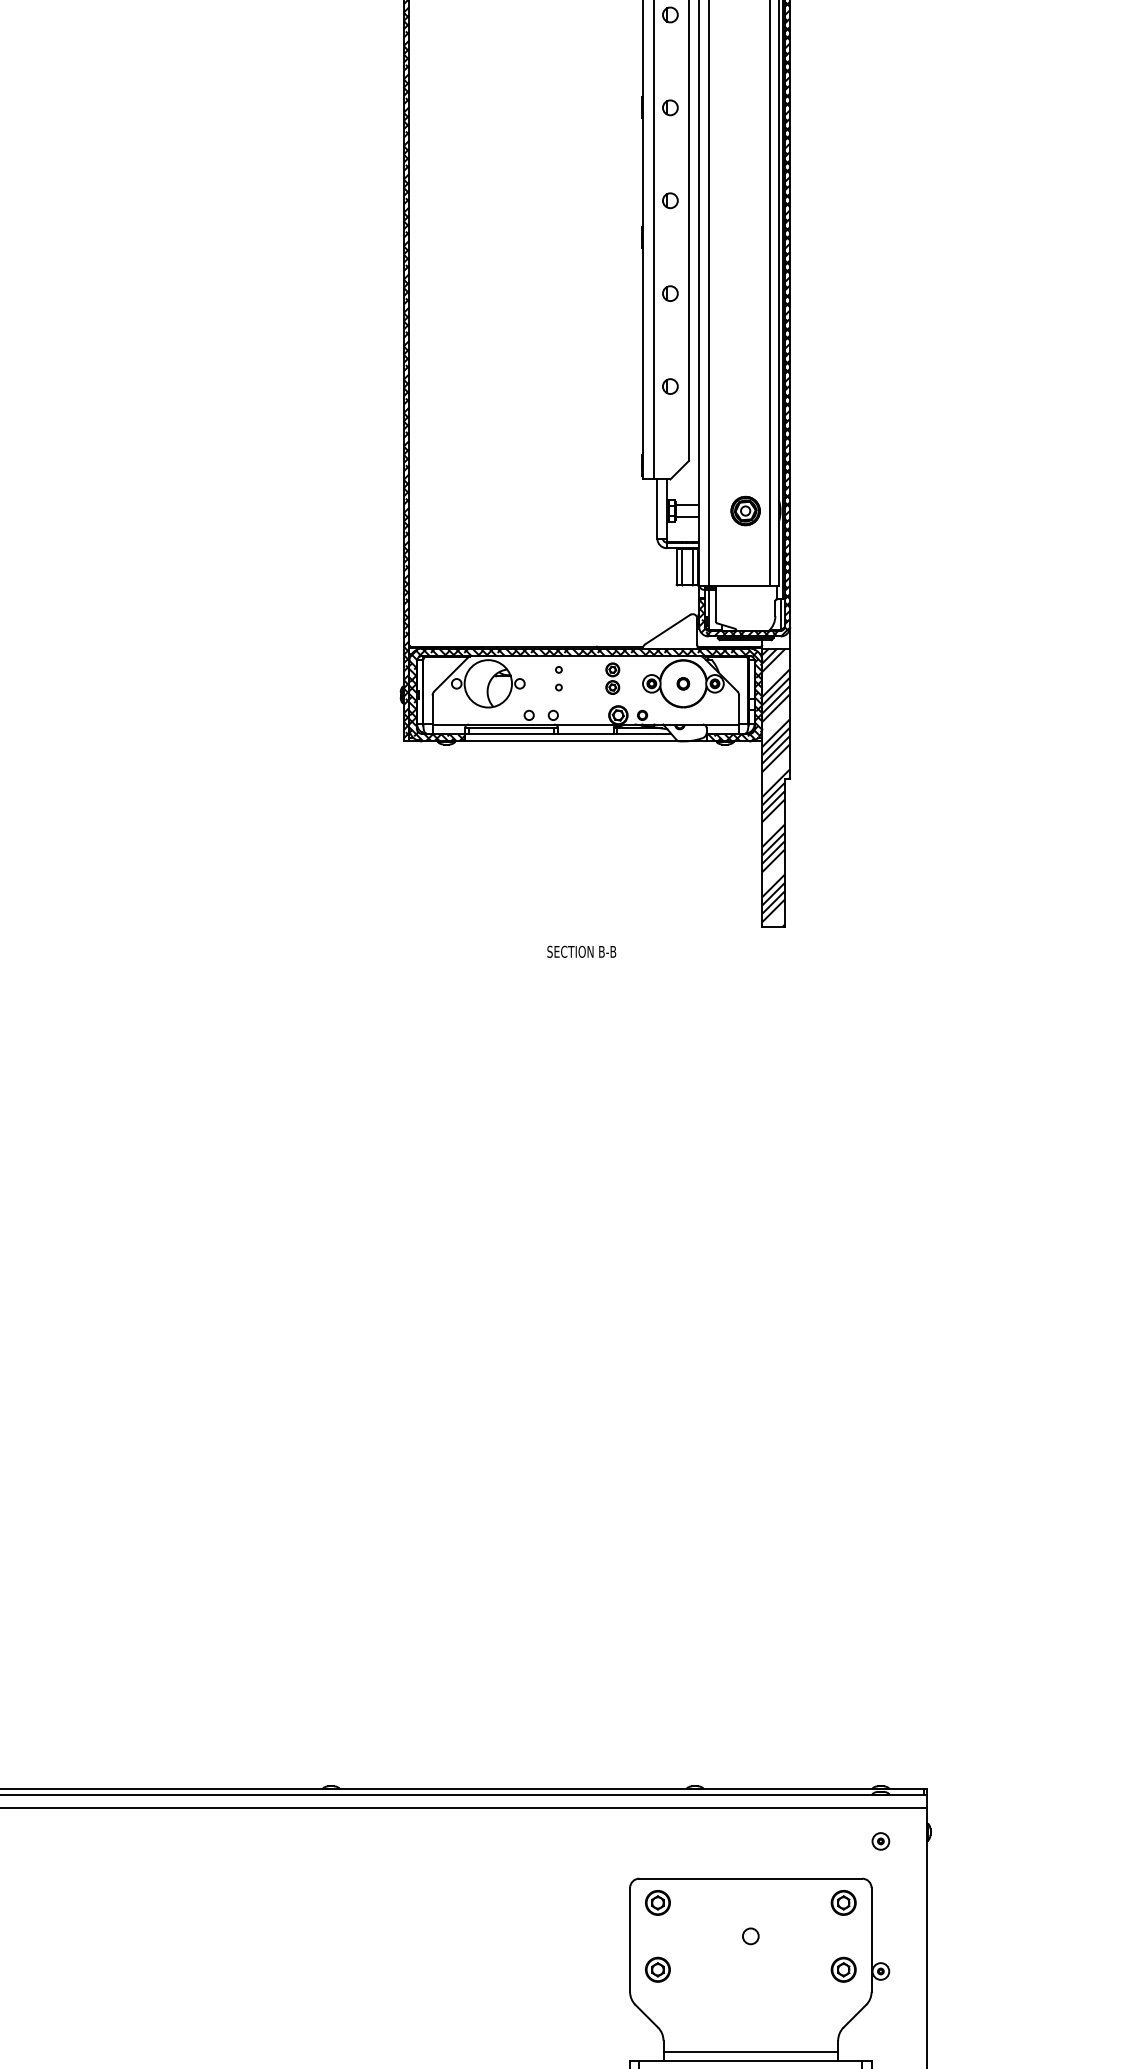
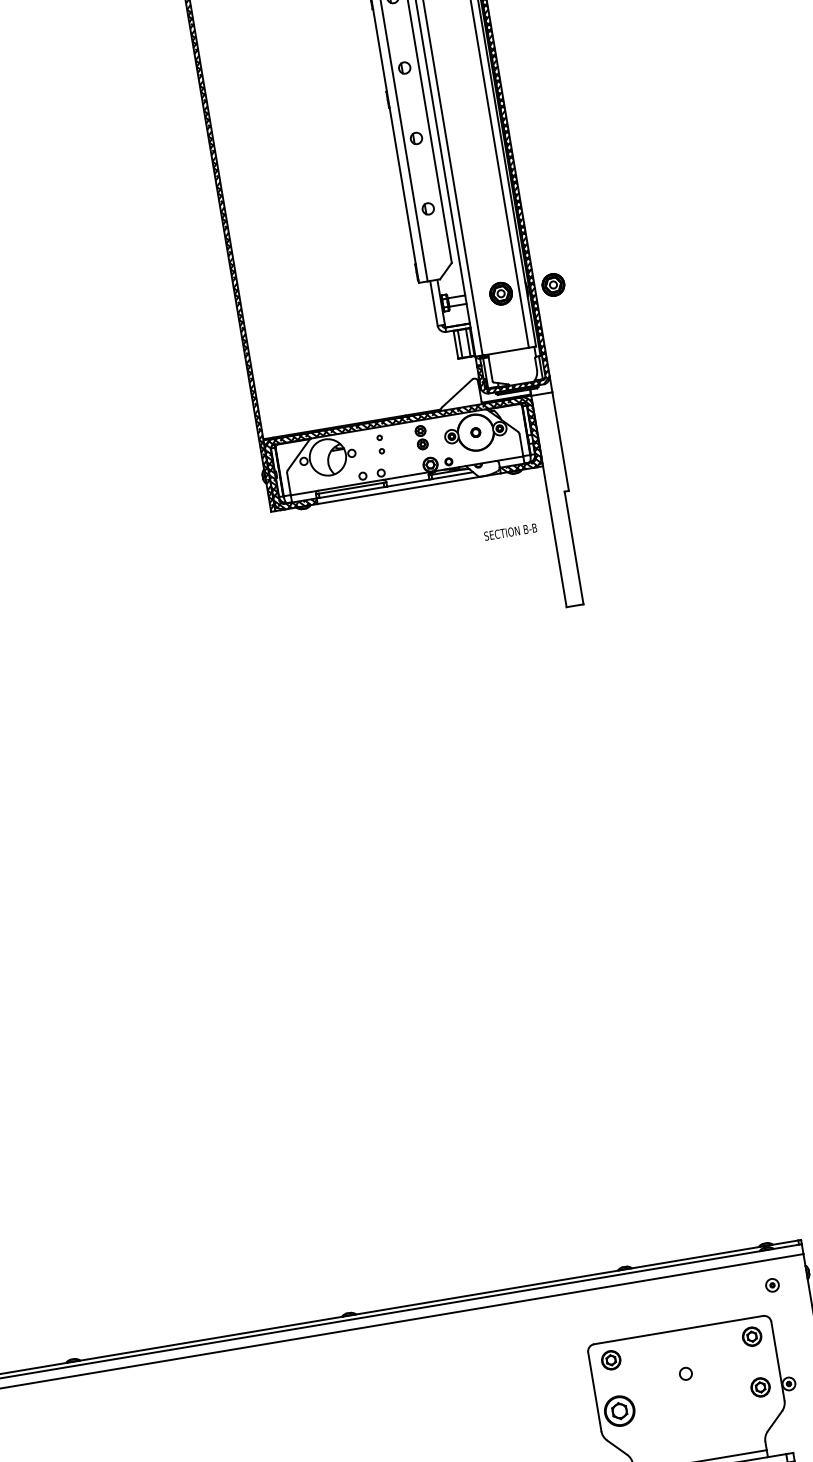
part: (814, 510) -> (553, 284), added
hatch: (776, 787) -> (559, 499), removed
text: (581, 951) -> (510, 531), moved
part: (657, 1969) -> (619, 1410), size x1.6

